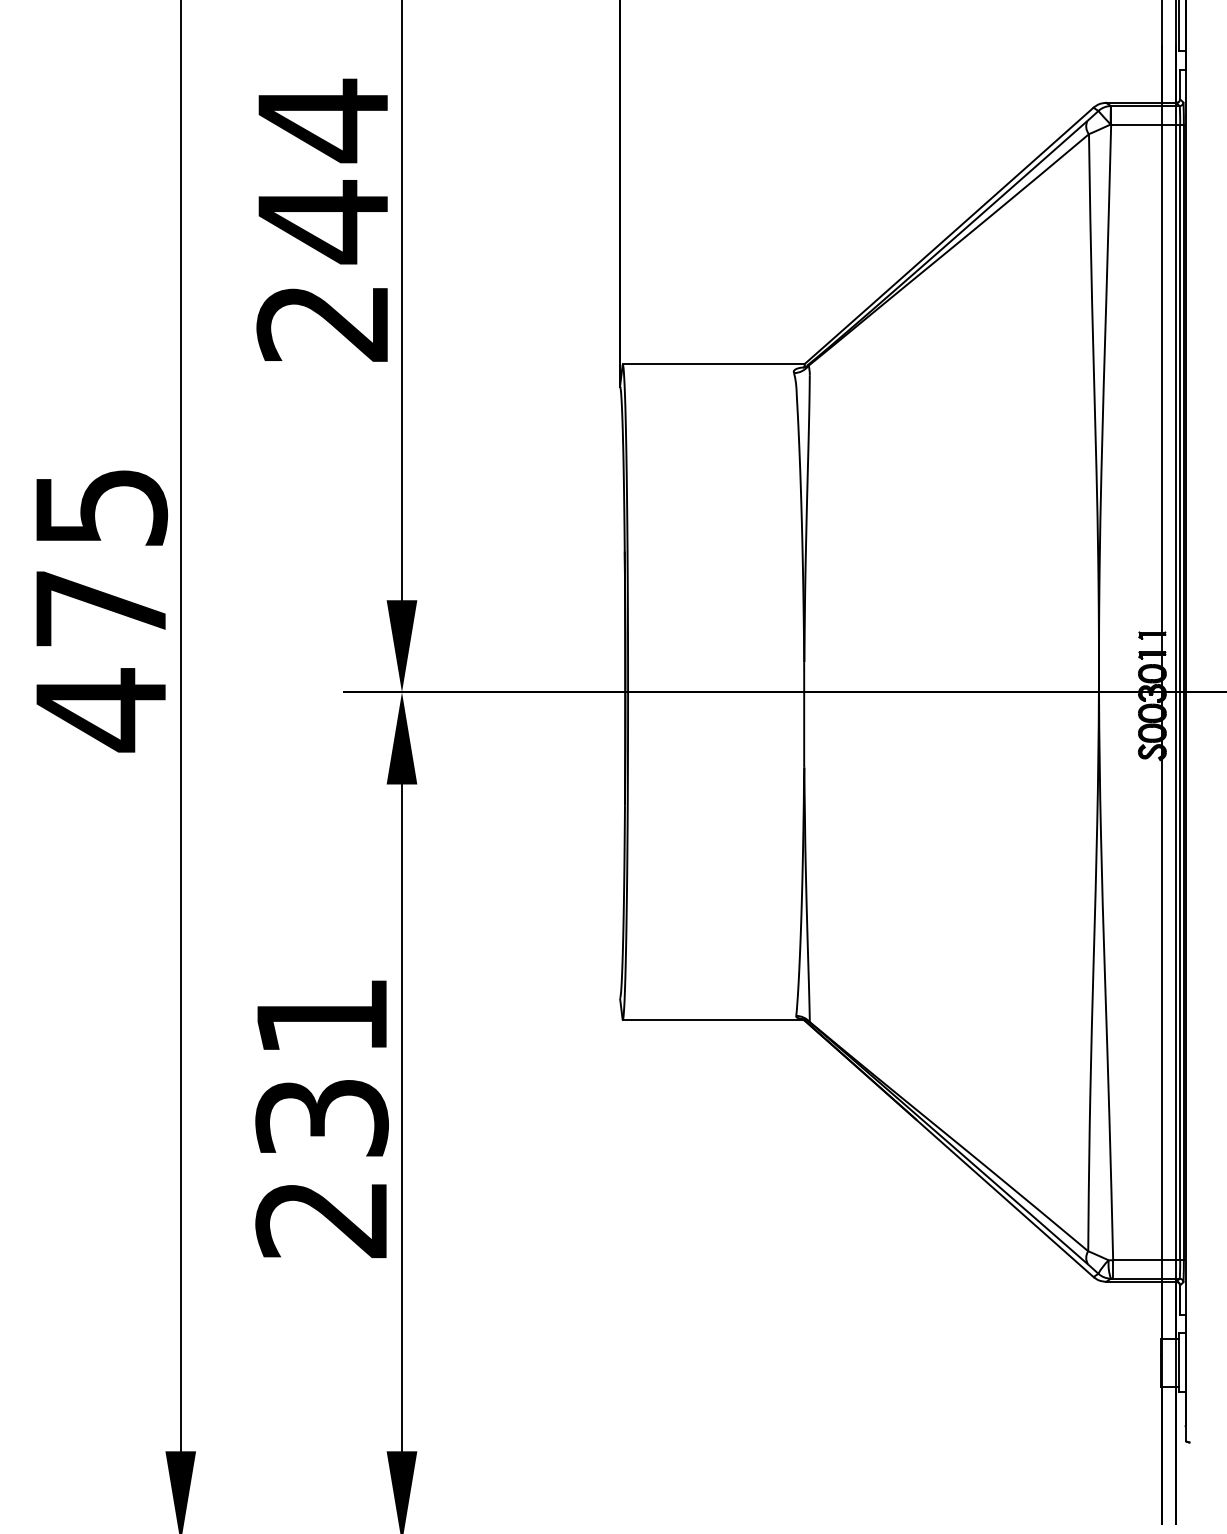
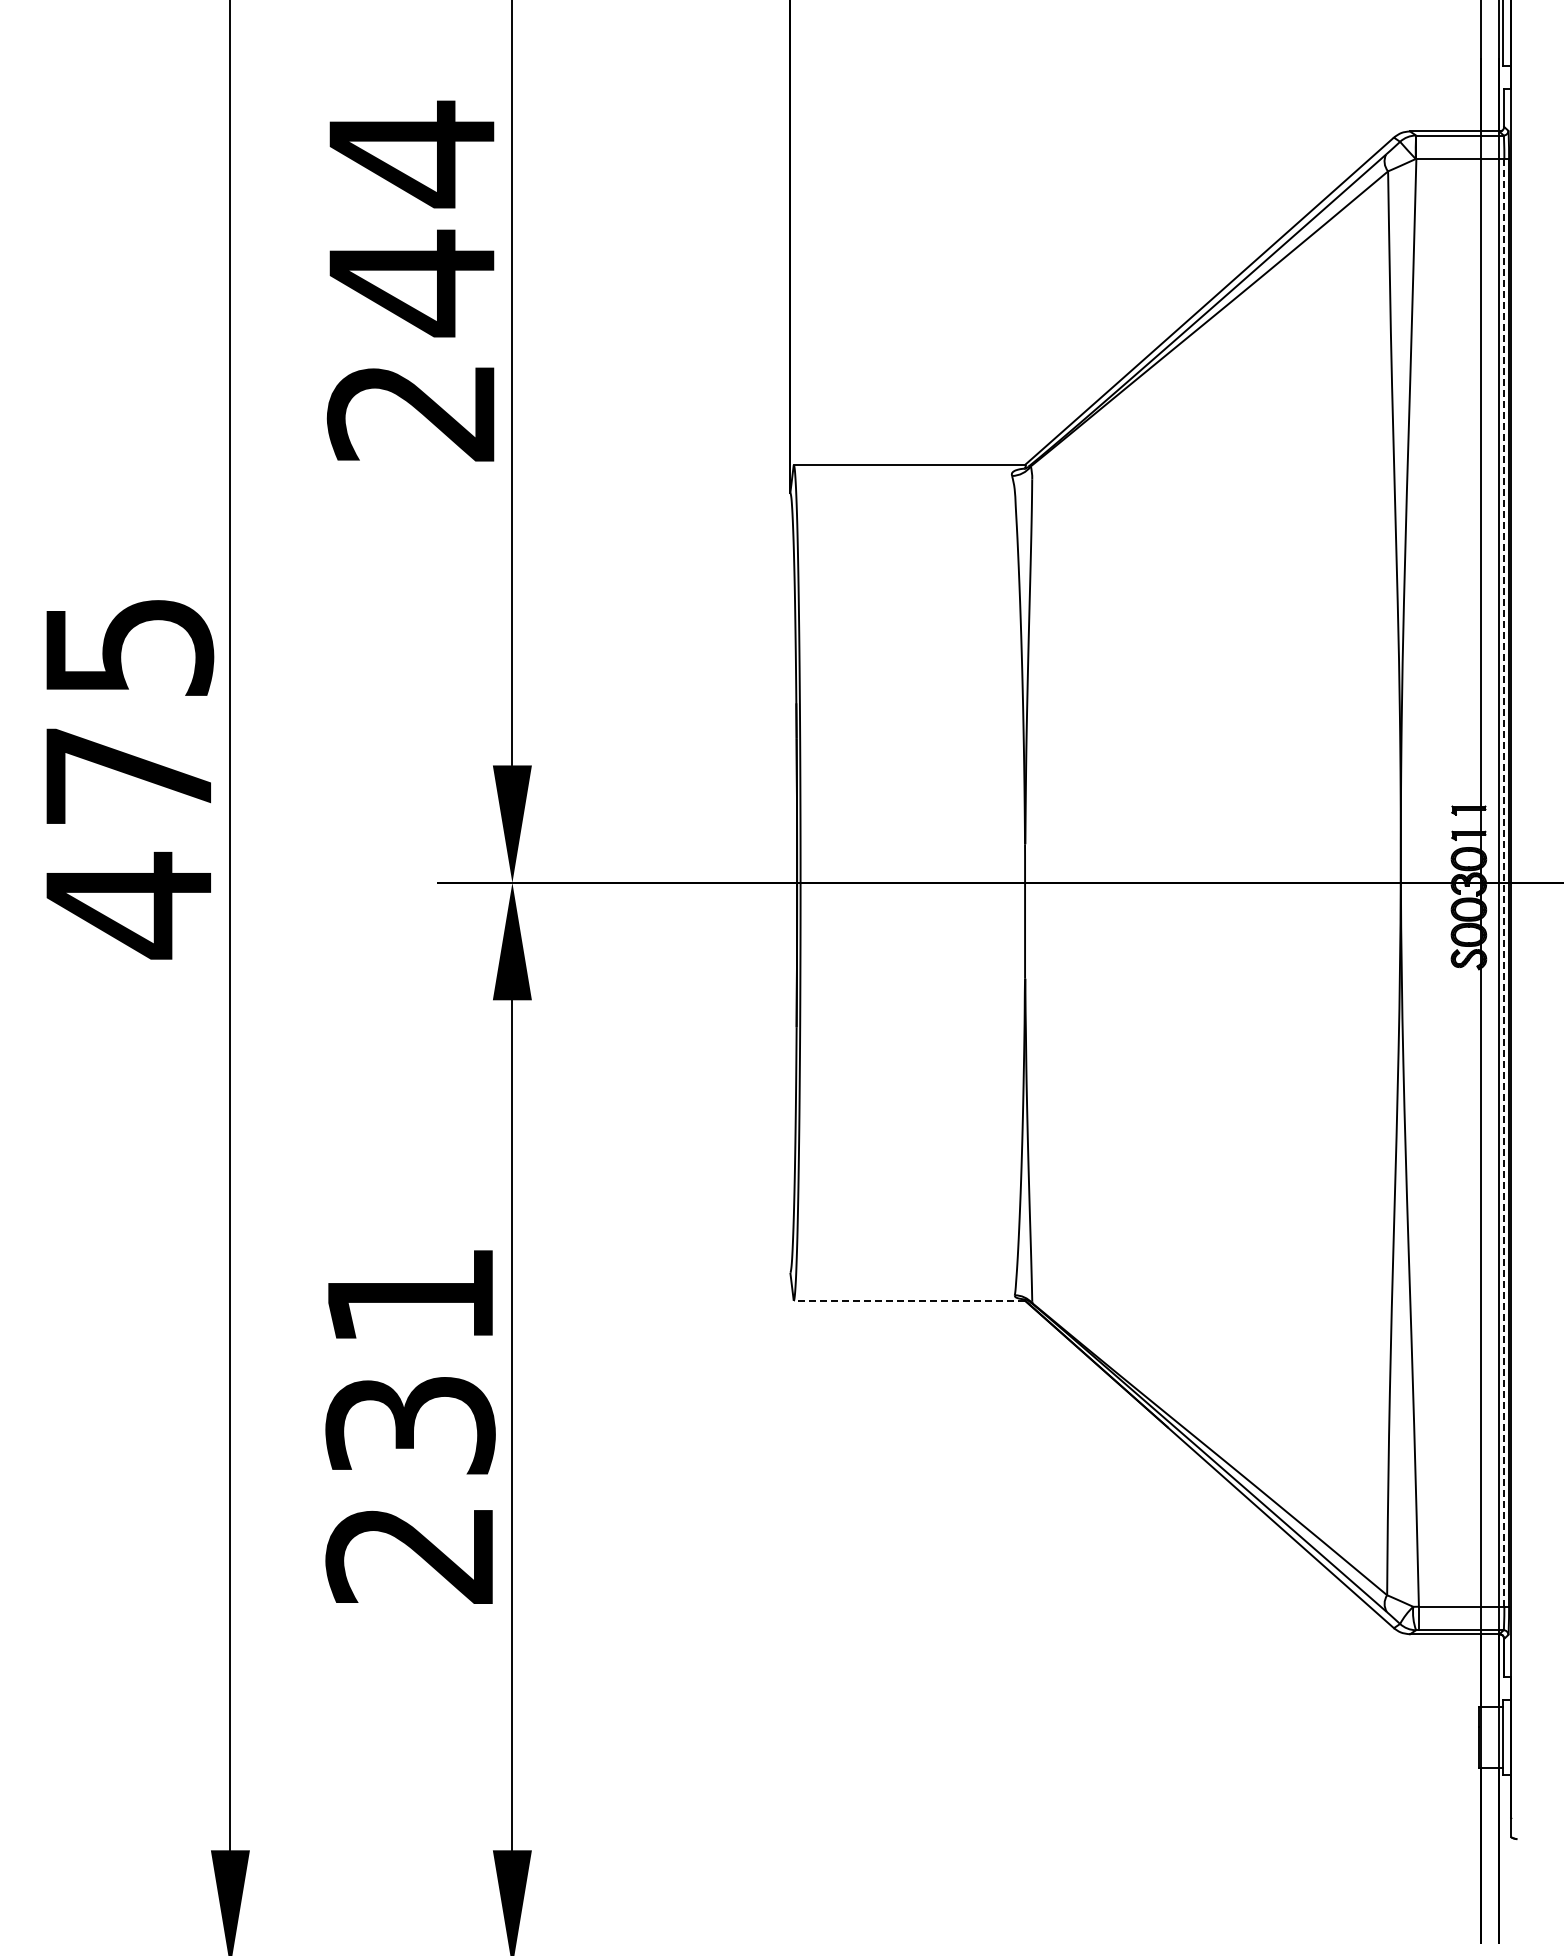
line: (1180, 692) -> (1504, 882), solid -> dashed
line: (713, 1020) -> (909, 1300), solid -> dashed

